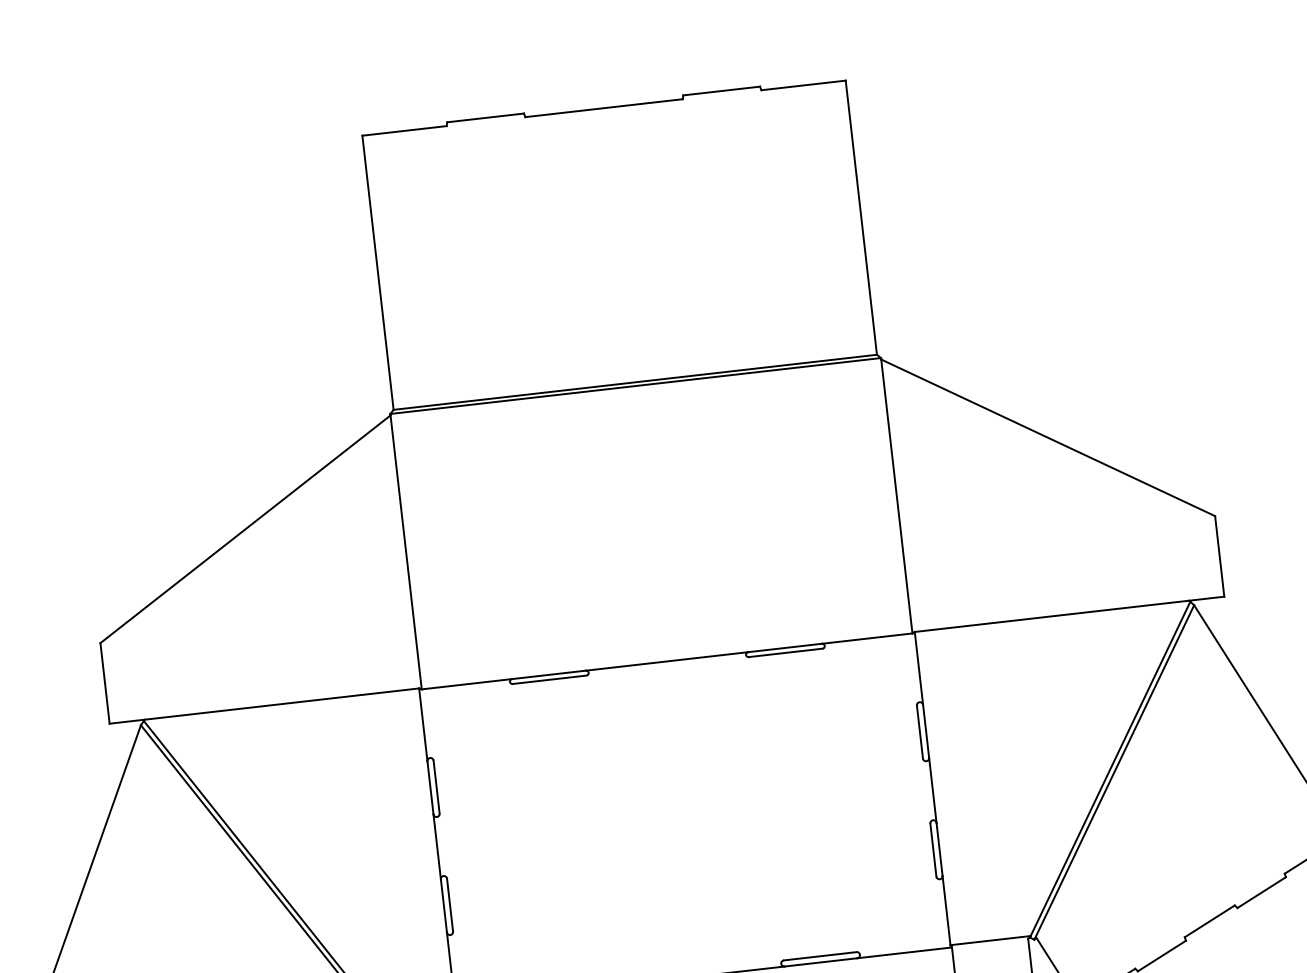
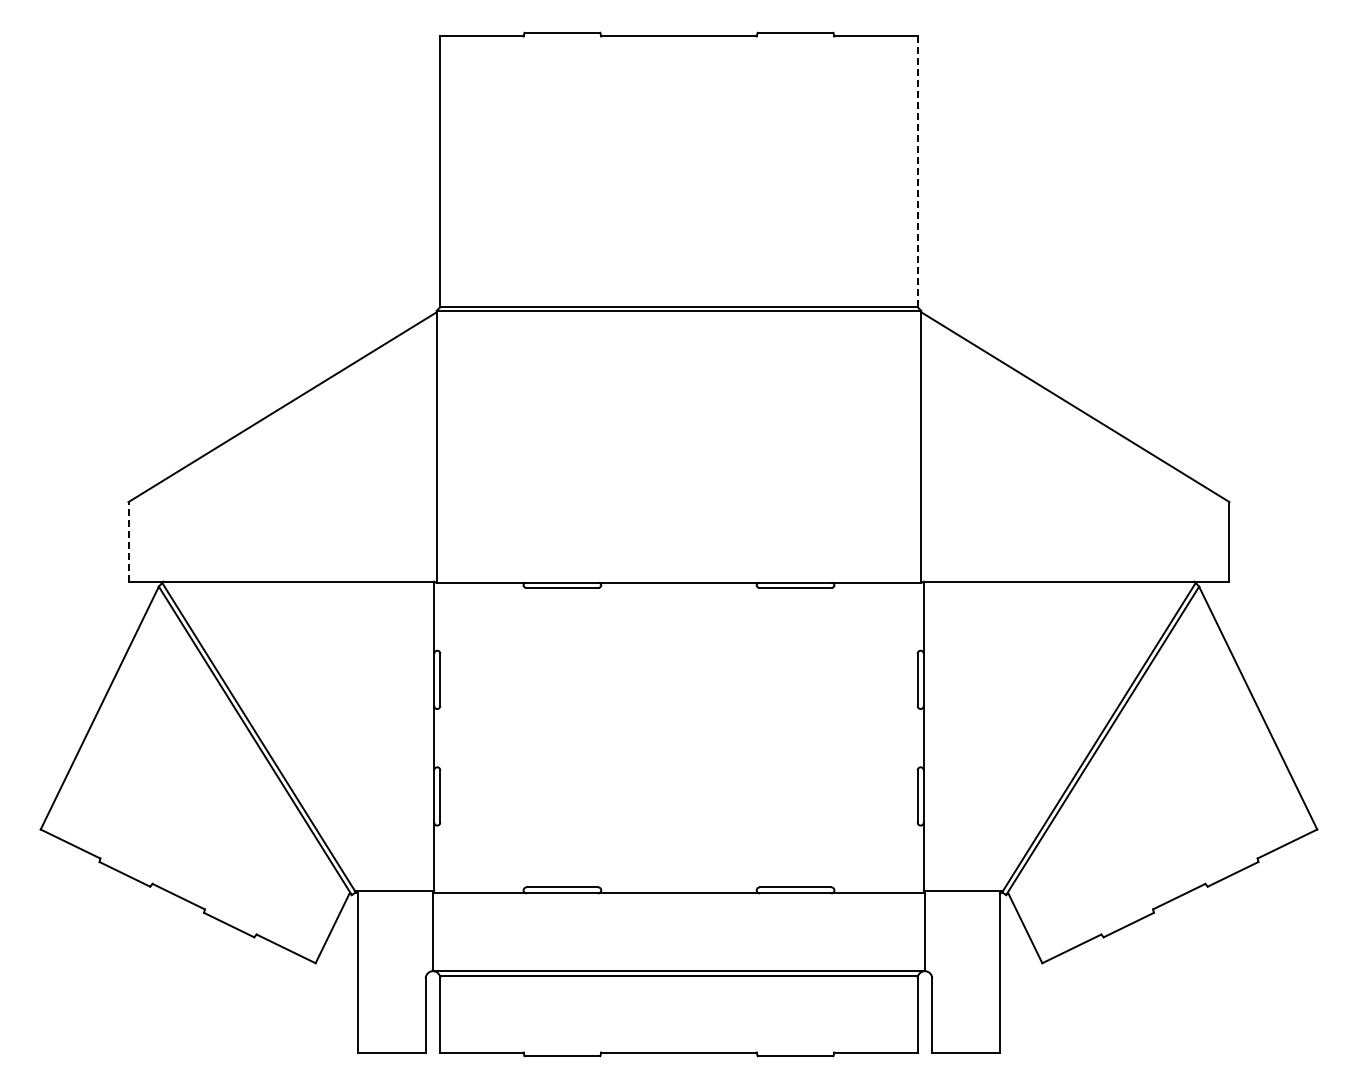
line: (861, 217) -> (917, 171), solid -> dashed
line: (104, 683) -> (128, 541), solid -> dashed

